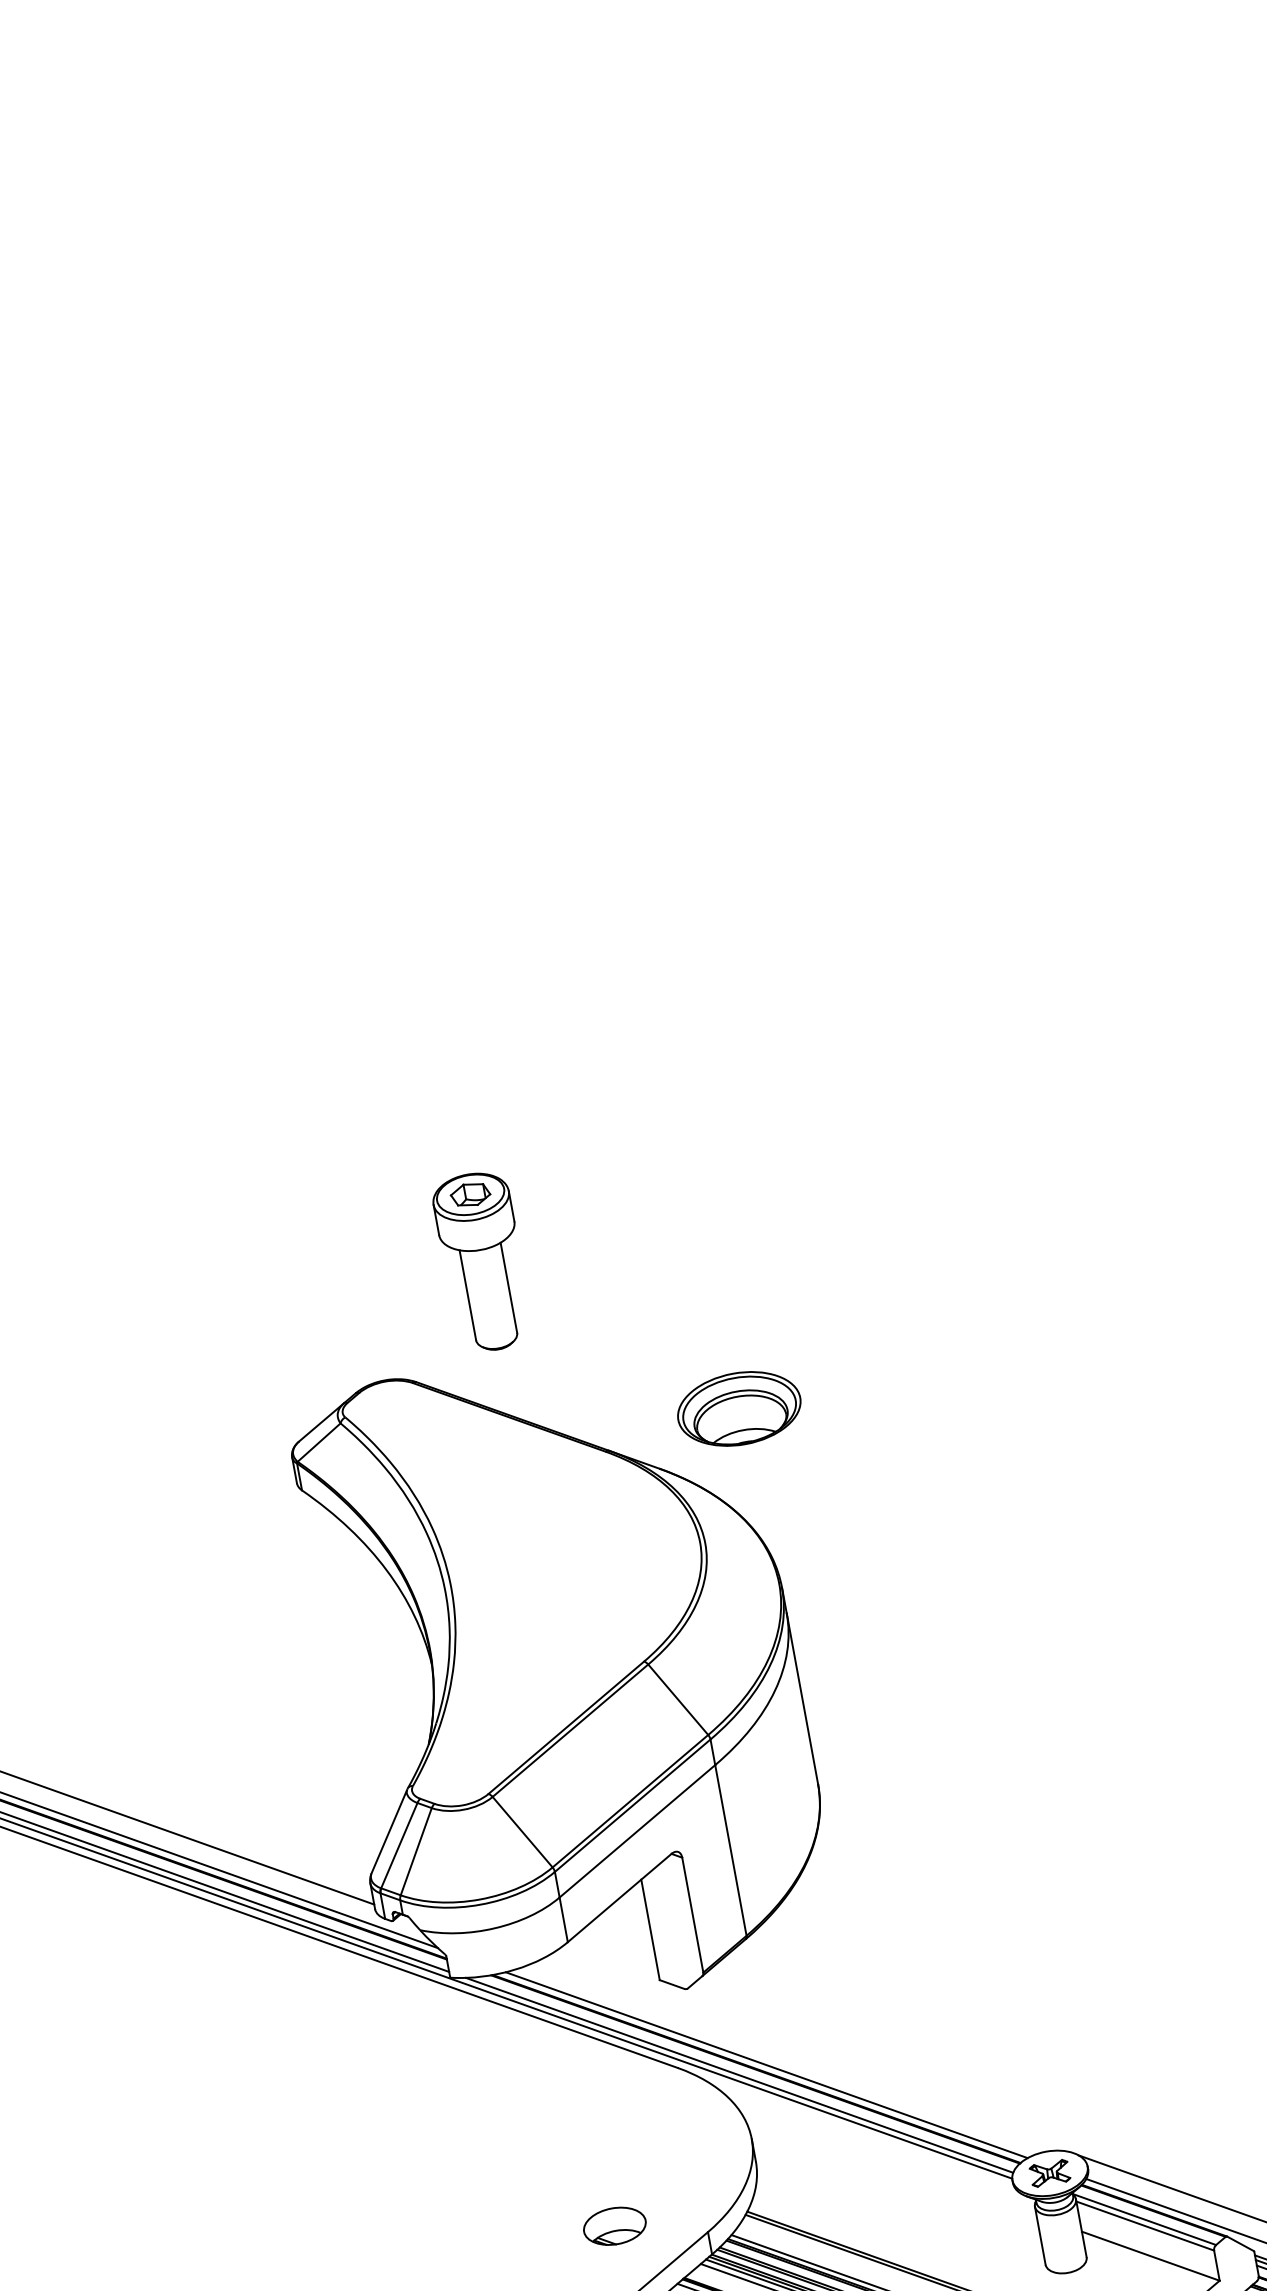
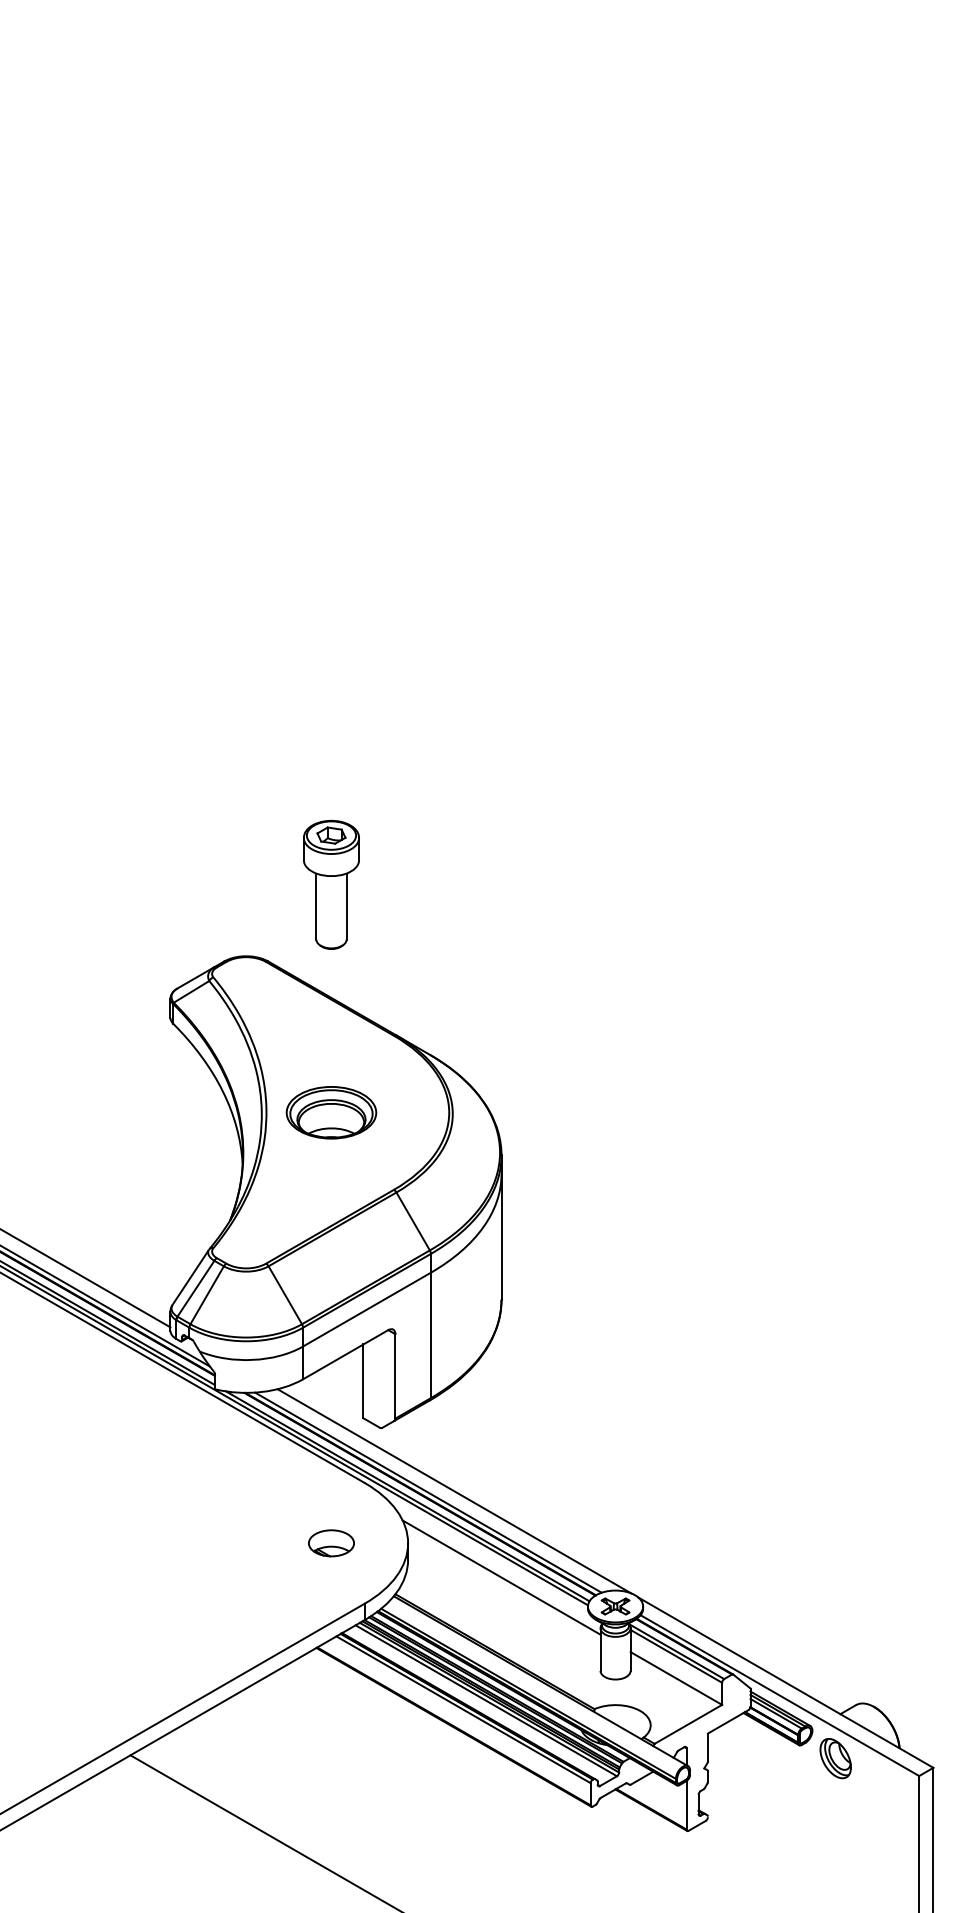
part: (739, 1408) -> (331, 1112), moved
line: (802, 2057) -> (454, 1491), added
line: (887, 2162) -> (501, 1577), added
part: (614, 2226) -> (331, 1543), moved

